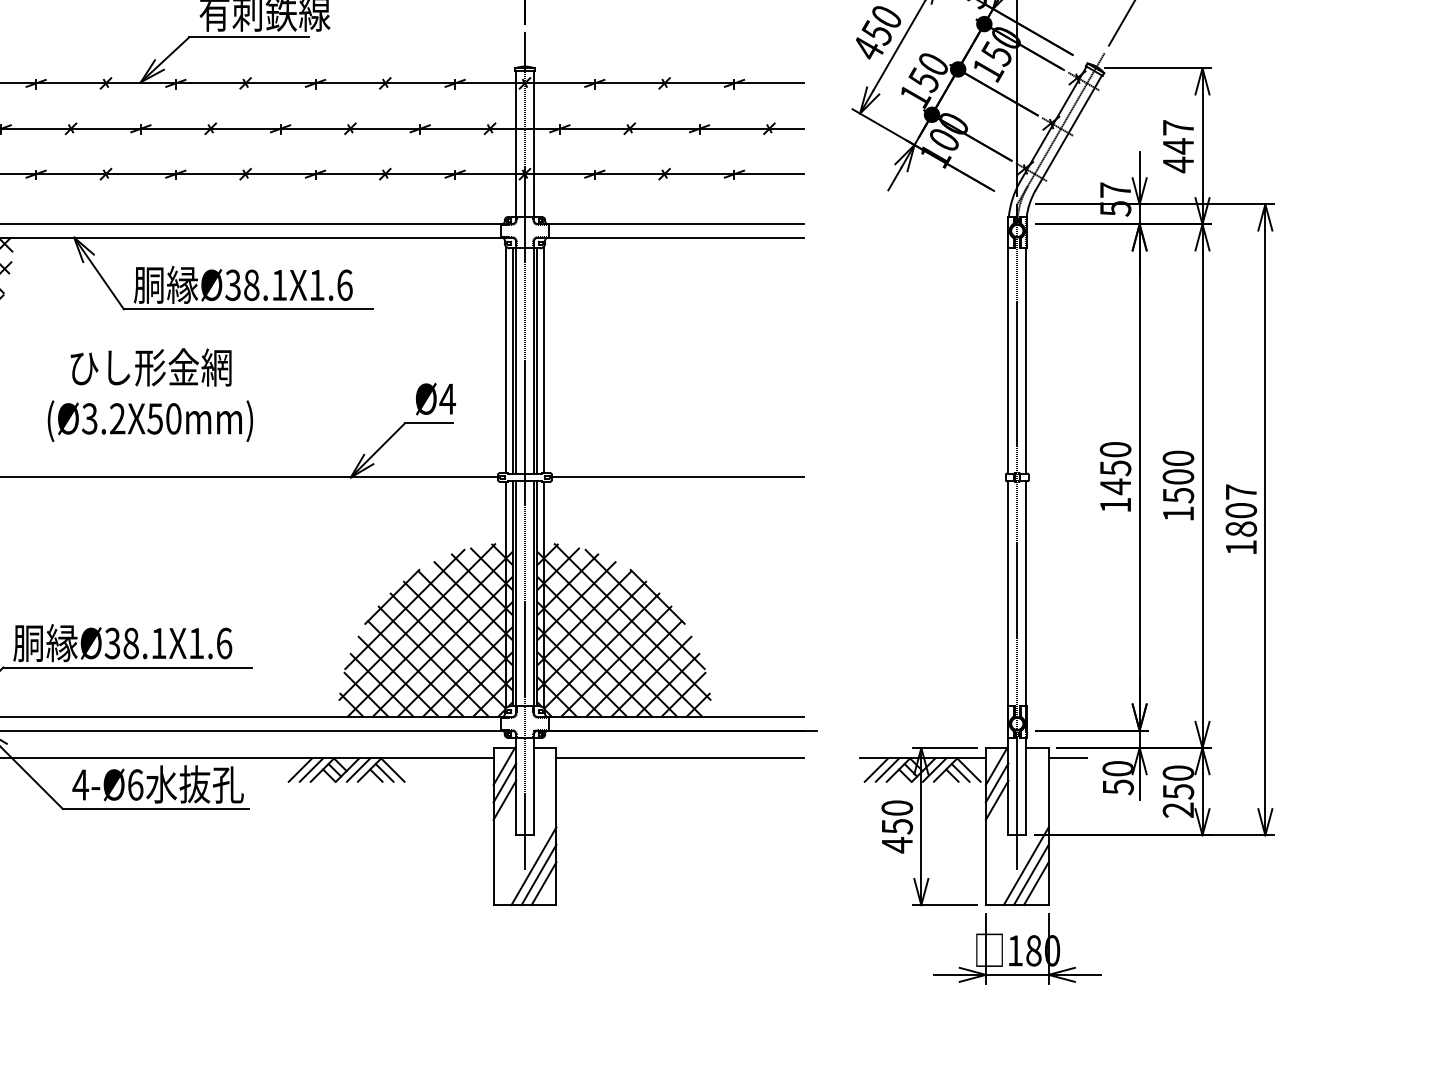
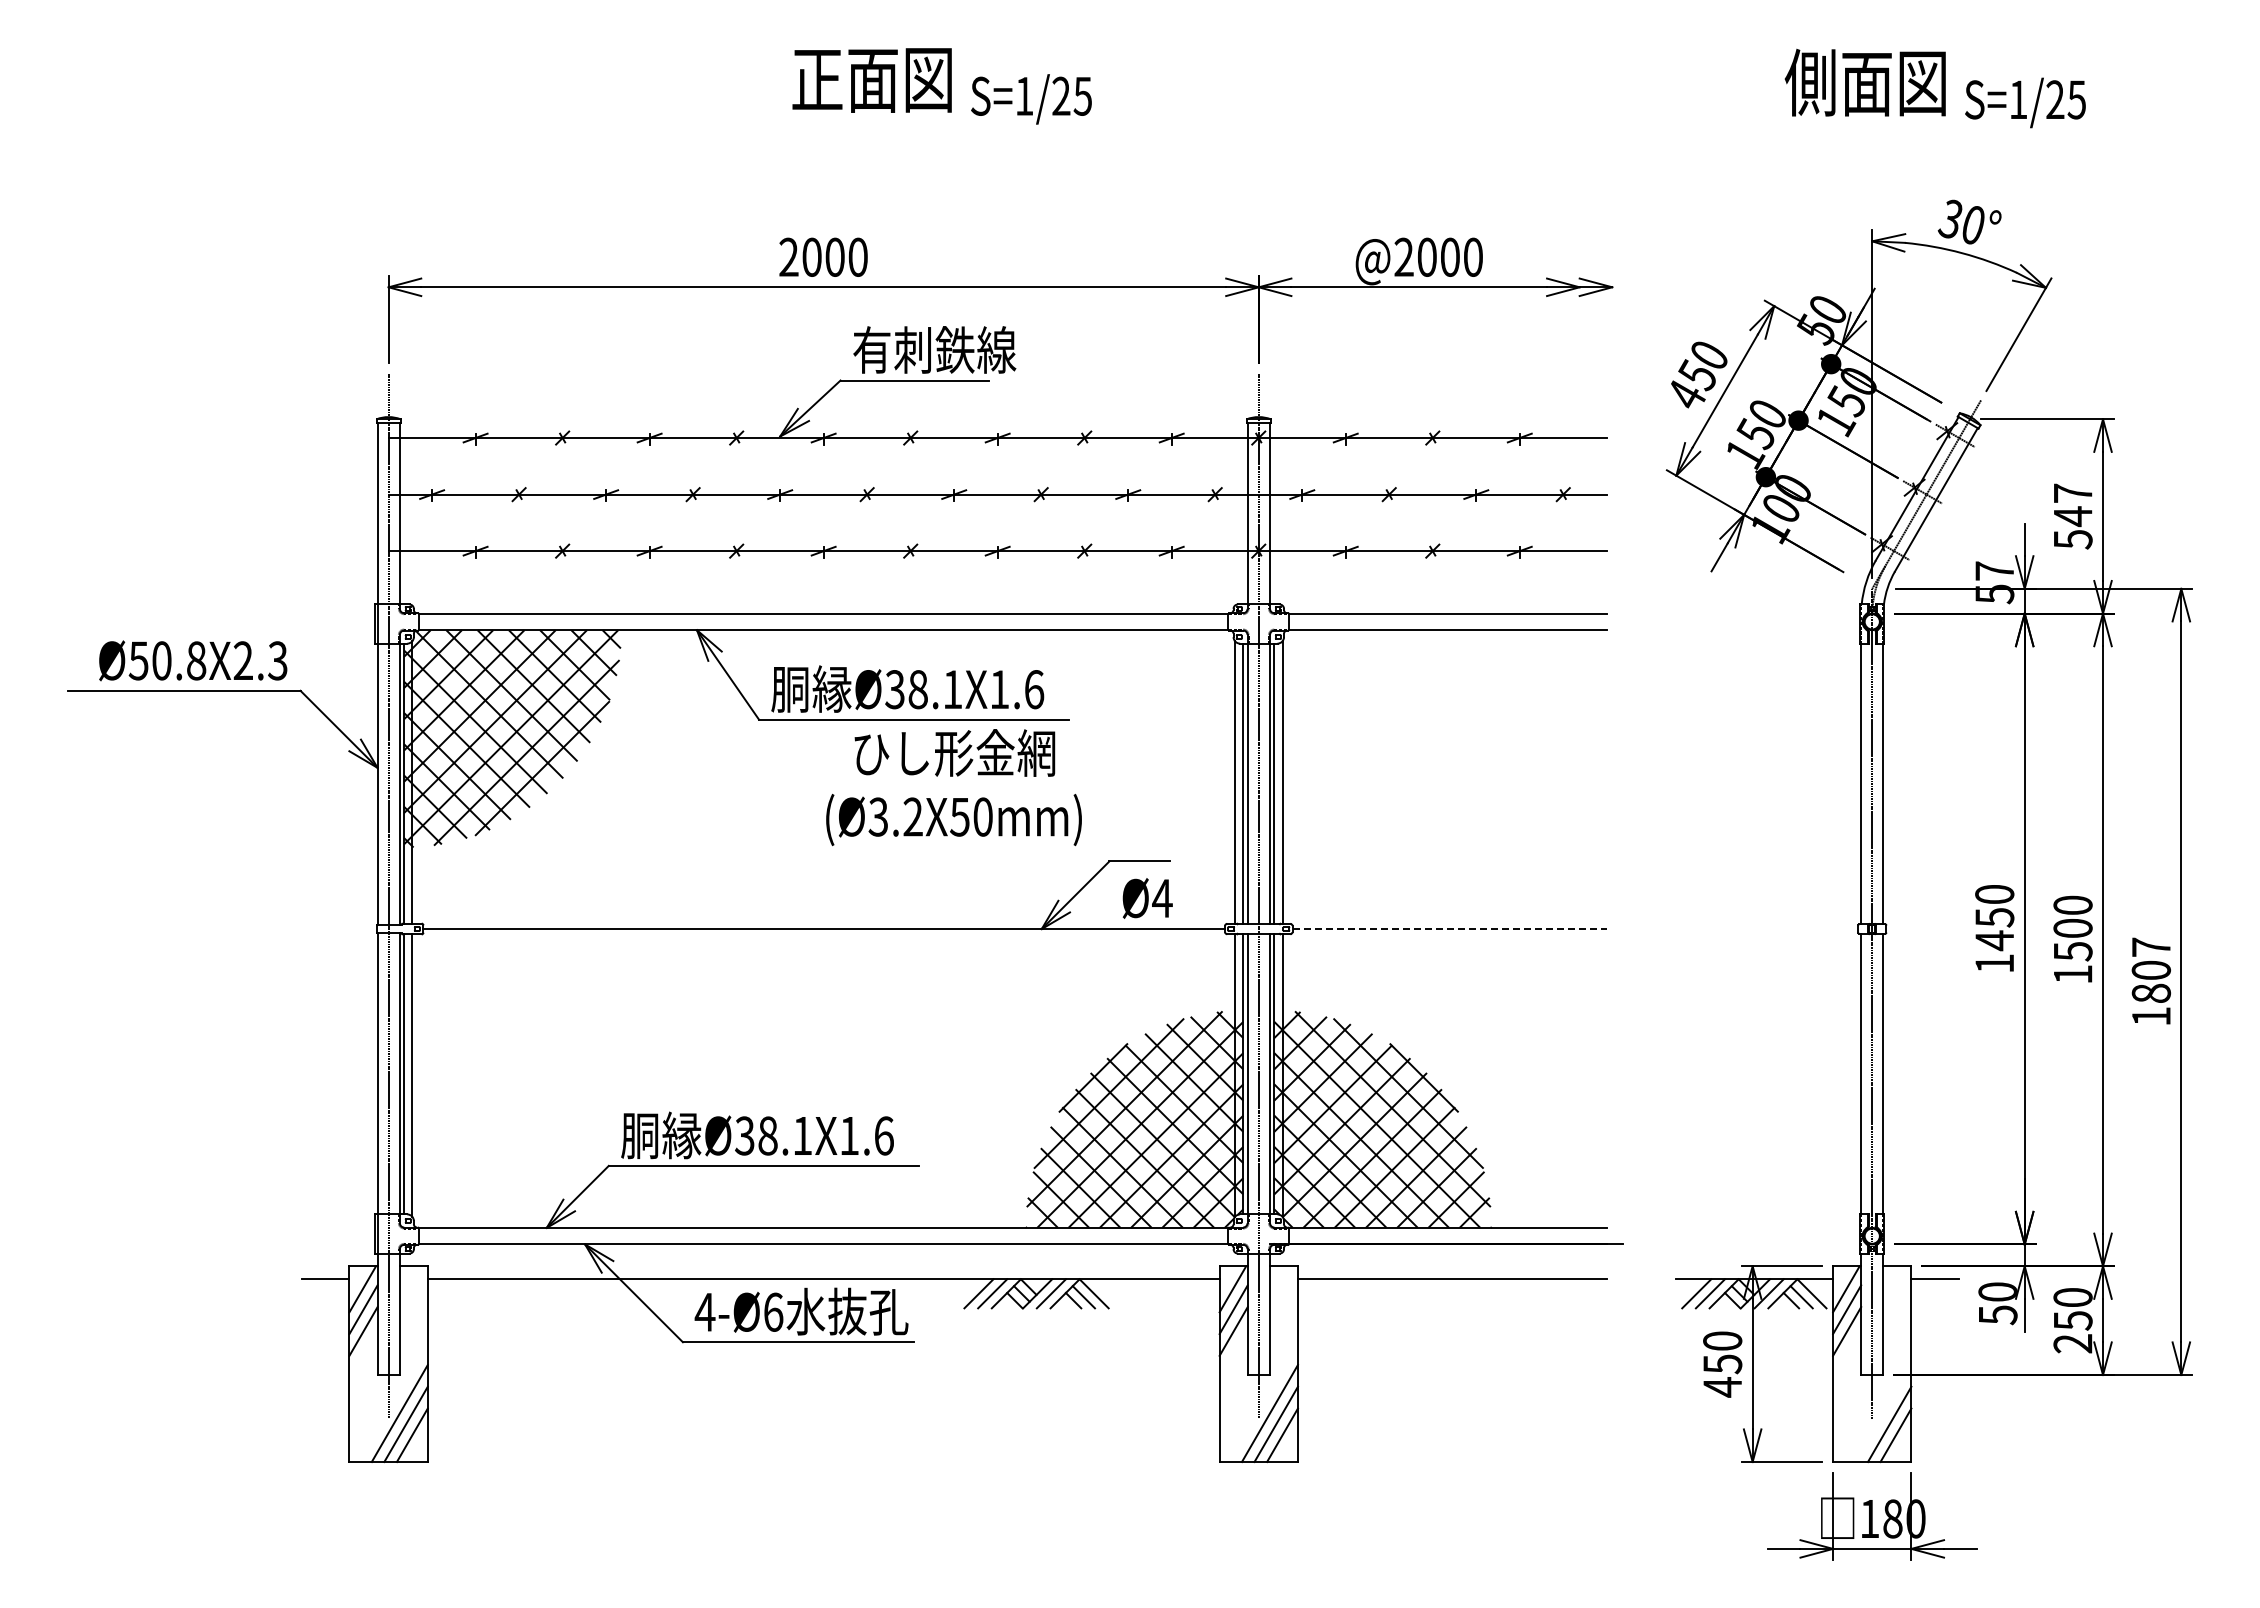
text: (1178, 164) -> (2073, 539), 447 -> 547
text: (150, 395) -> (953, 787), moved
text: (435, 399) -> (1147, 898), moved
line: (678, 477) -> (1450, 929), solid -> dashed
line: (1026, 866) -> (1883, 1413), removed

